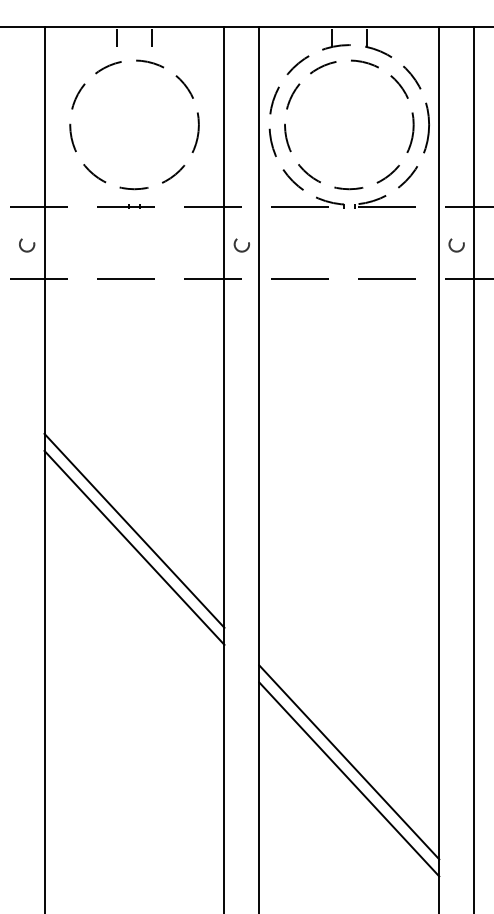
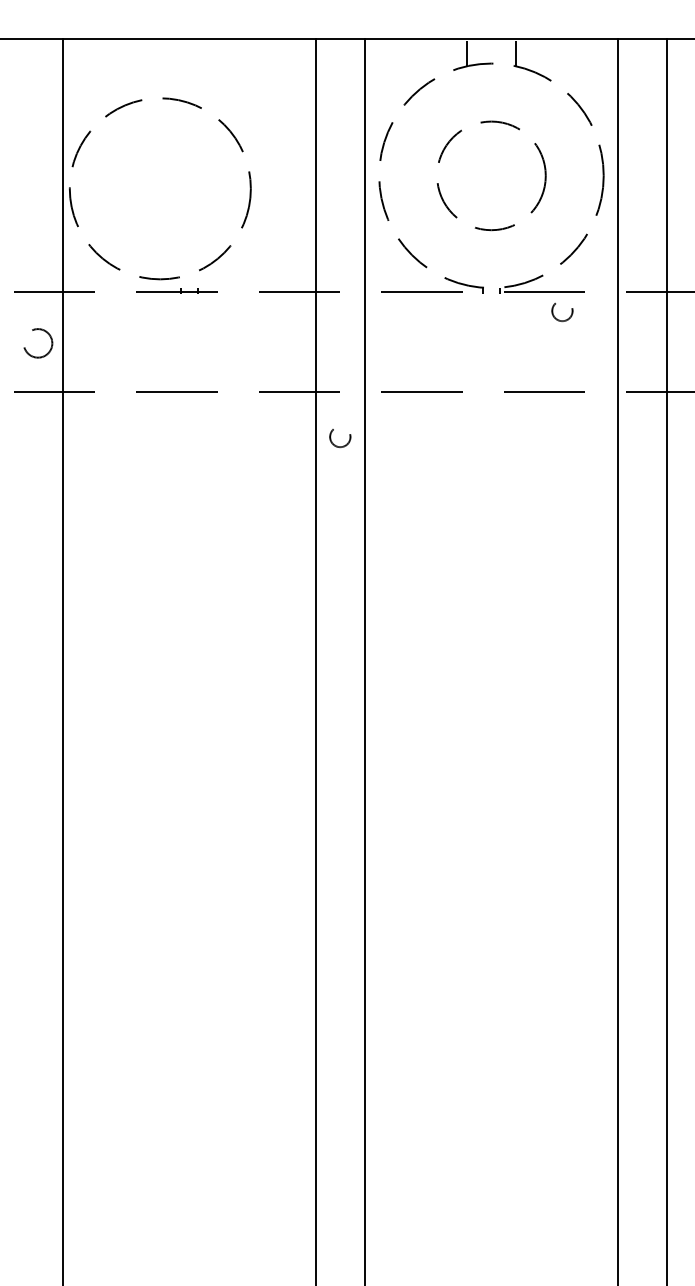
line: (116, 37) -> (164, 53), removed
line: (151, 37) -> (213, 53), removed
circle: (134, 124) -> (160, 188), moved
circle: (349, 124) -> (491, 175), size x0.6
circle: (27, 245) -> (38, 345), size x1.4
circle: (242, 245) -> (340, 438), moved
circle: (456, 245) -> (562, 312), moved
line: (133, 530) -> (188, 746), removed
line: (133, 547) -> (188, 770), removed
line: (348, 762) -> (490, 1072), removed
line: (348, 779) -> (490, 1096), removed

